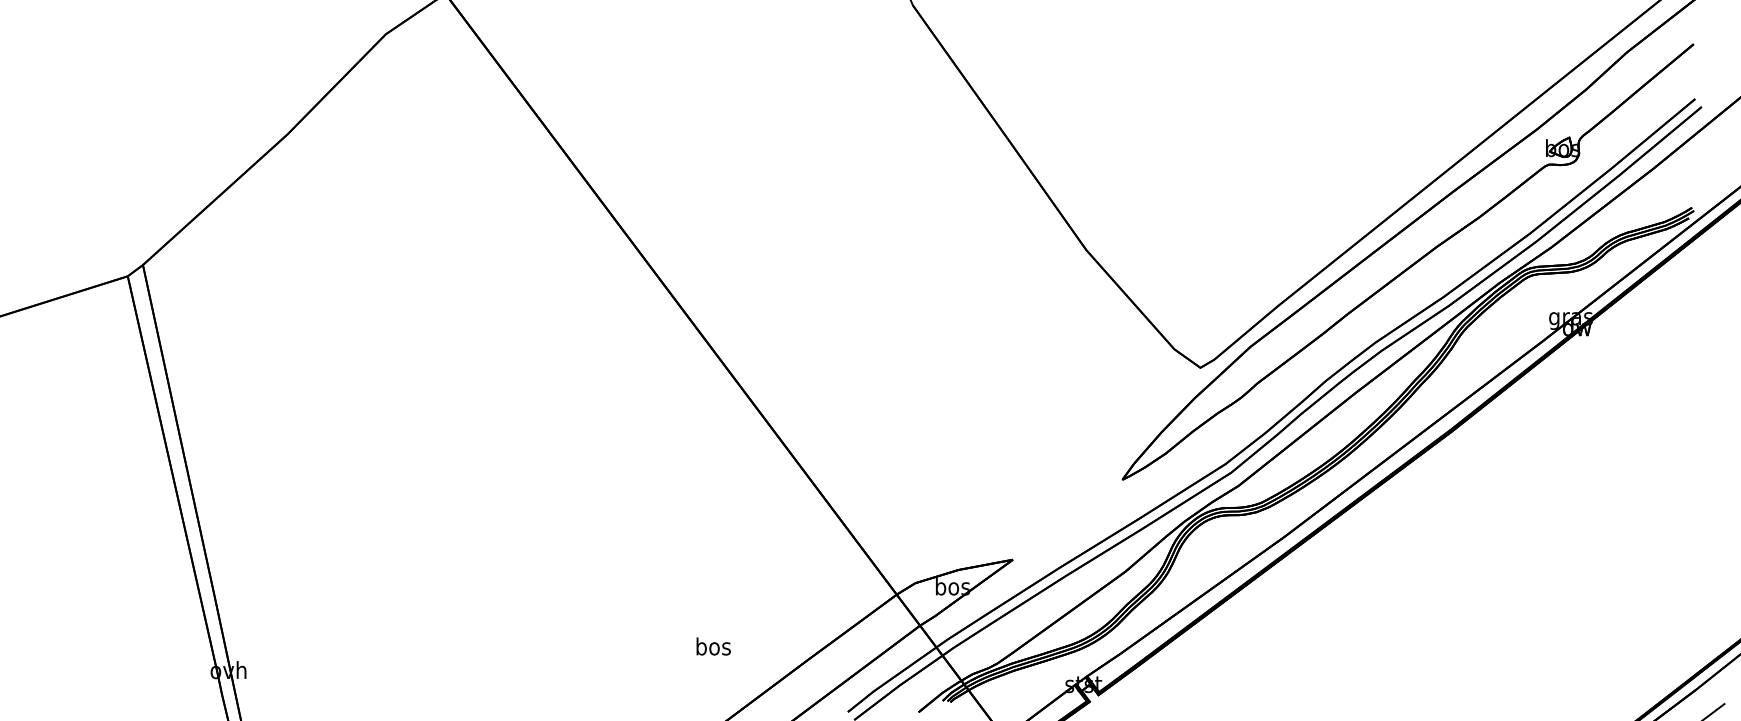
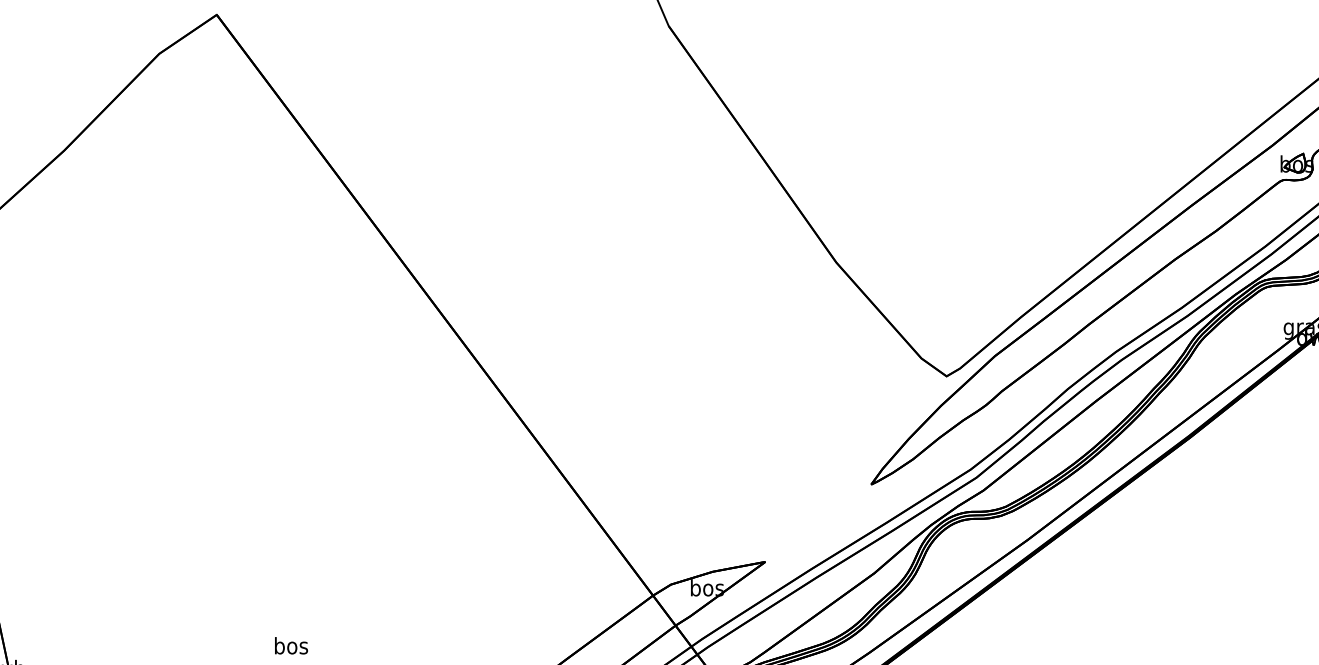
text: (713, 646) -> (291, 645), moved

